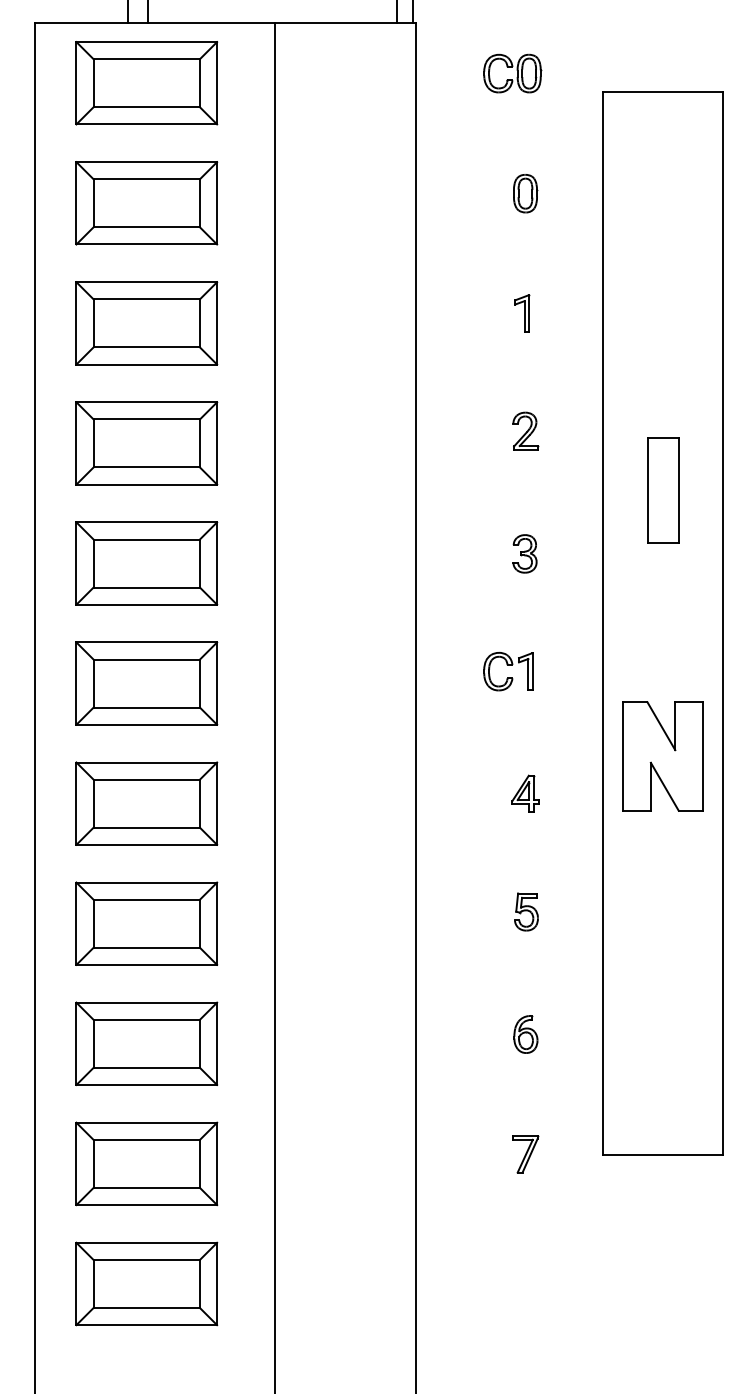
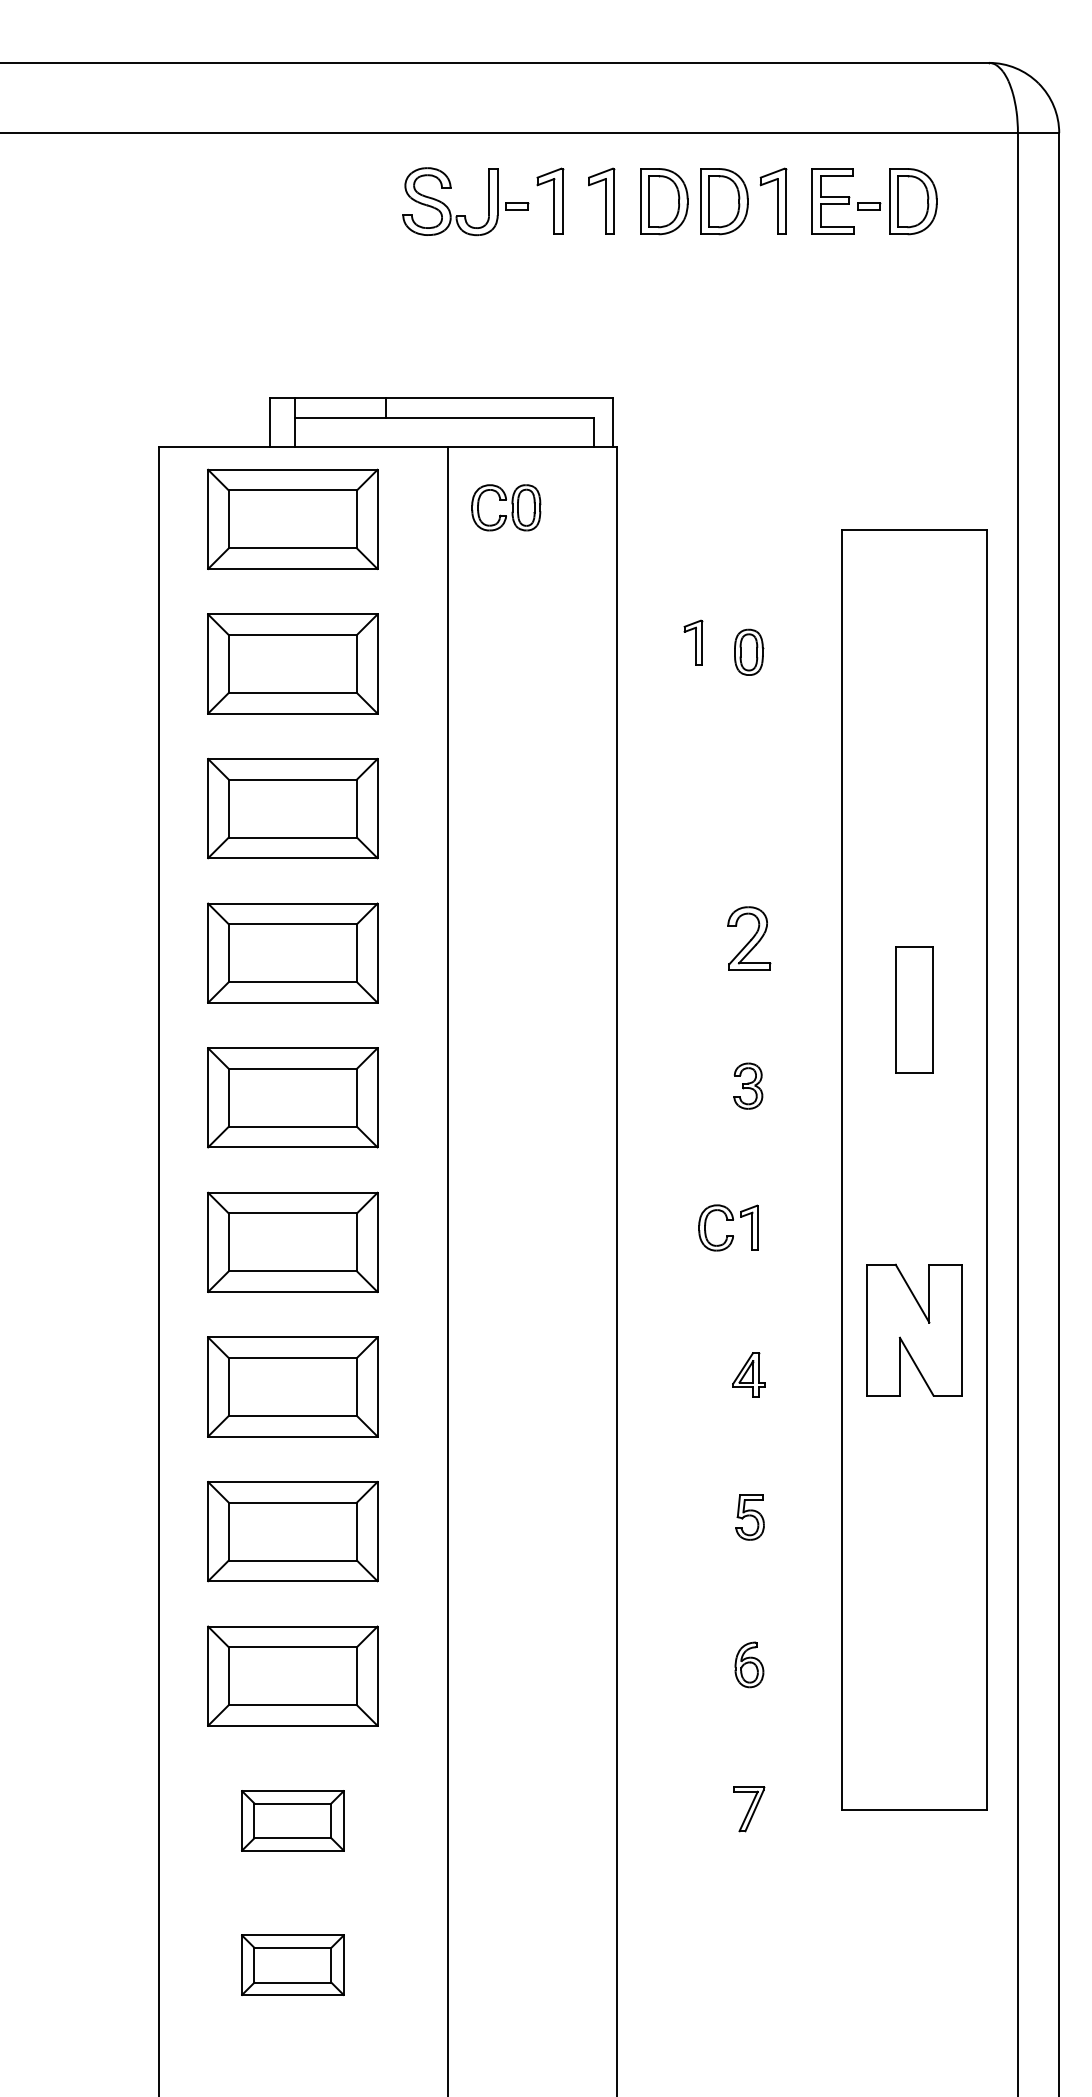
part: (512, 73) -> (506, 507), moved
part: (522, 313) -> (693, 642), moved
part: (525, 431) -> (749, 938), size x1.4
part: (146, 1163) -> (292, 1820), size x0.6
part: (146, 1283) -> (292, 1964), size x0.6

